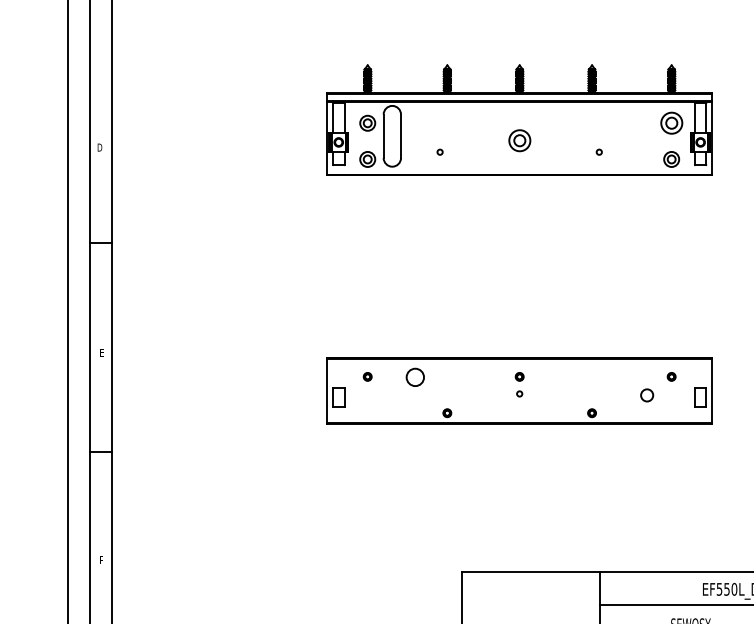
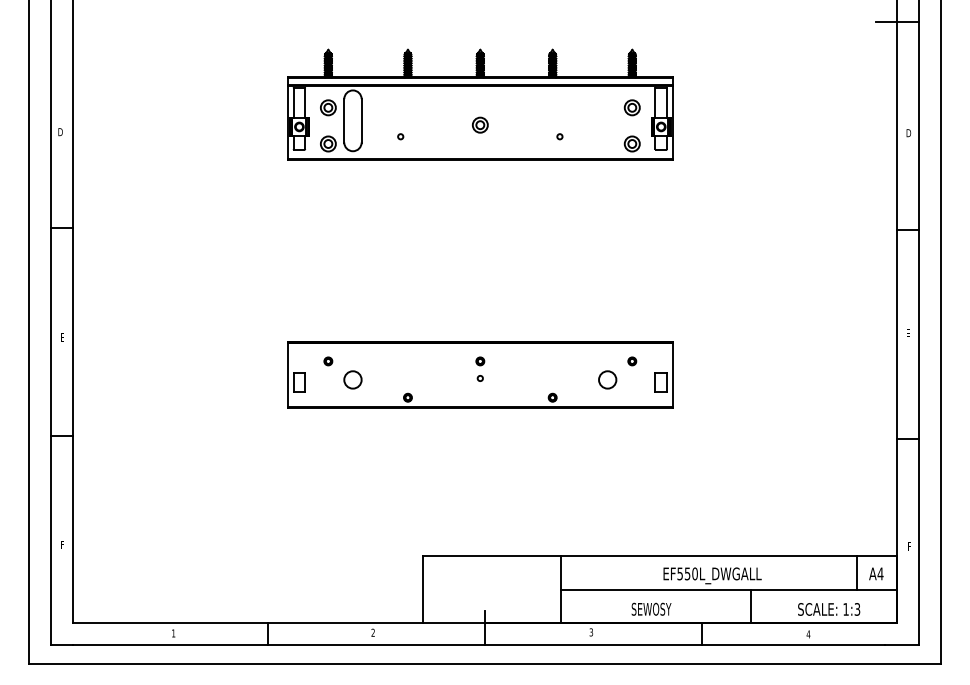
part: (670, 122) -> (631, 107), size x0.71
part: (518, 139) -> (479, 124), size x0.71
circle: (414, 376) -> (352, 379), moved
circle: (646, 394) -> (607, 379), size x1.43

